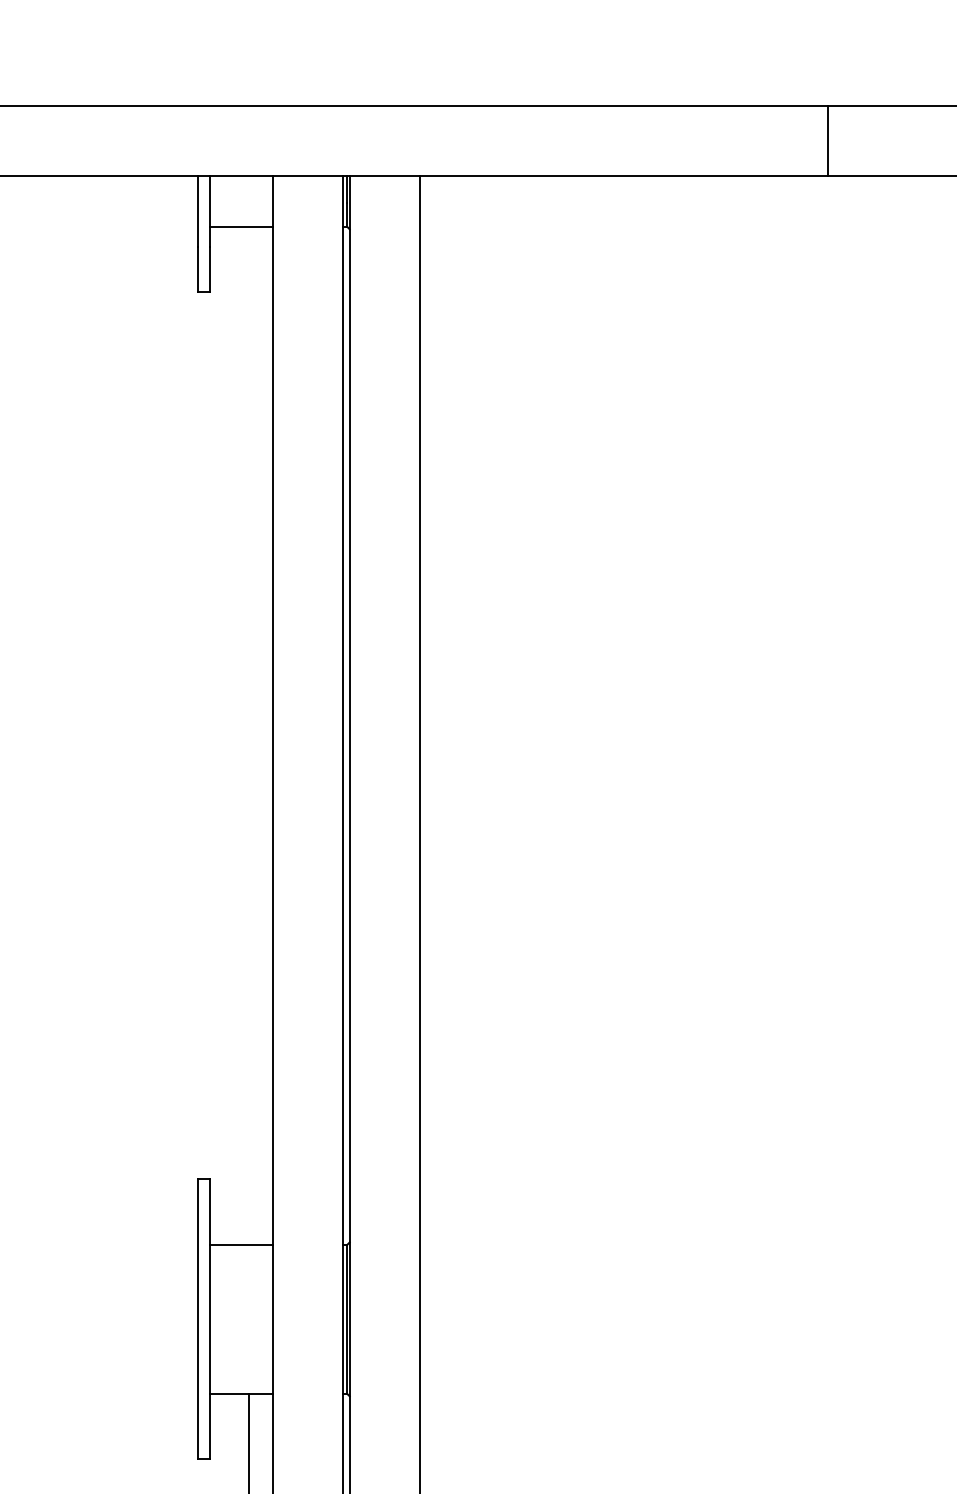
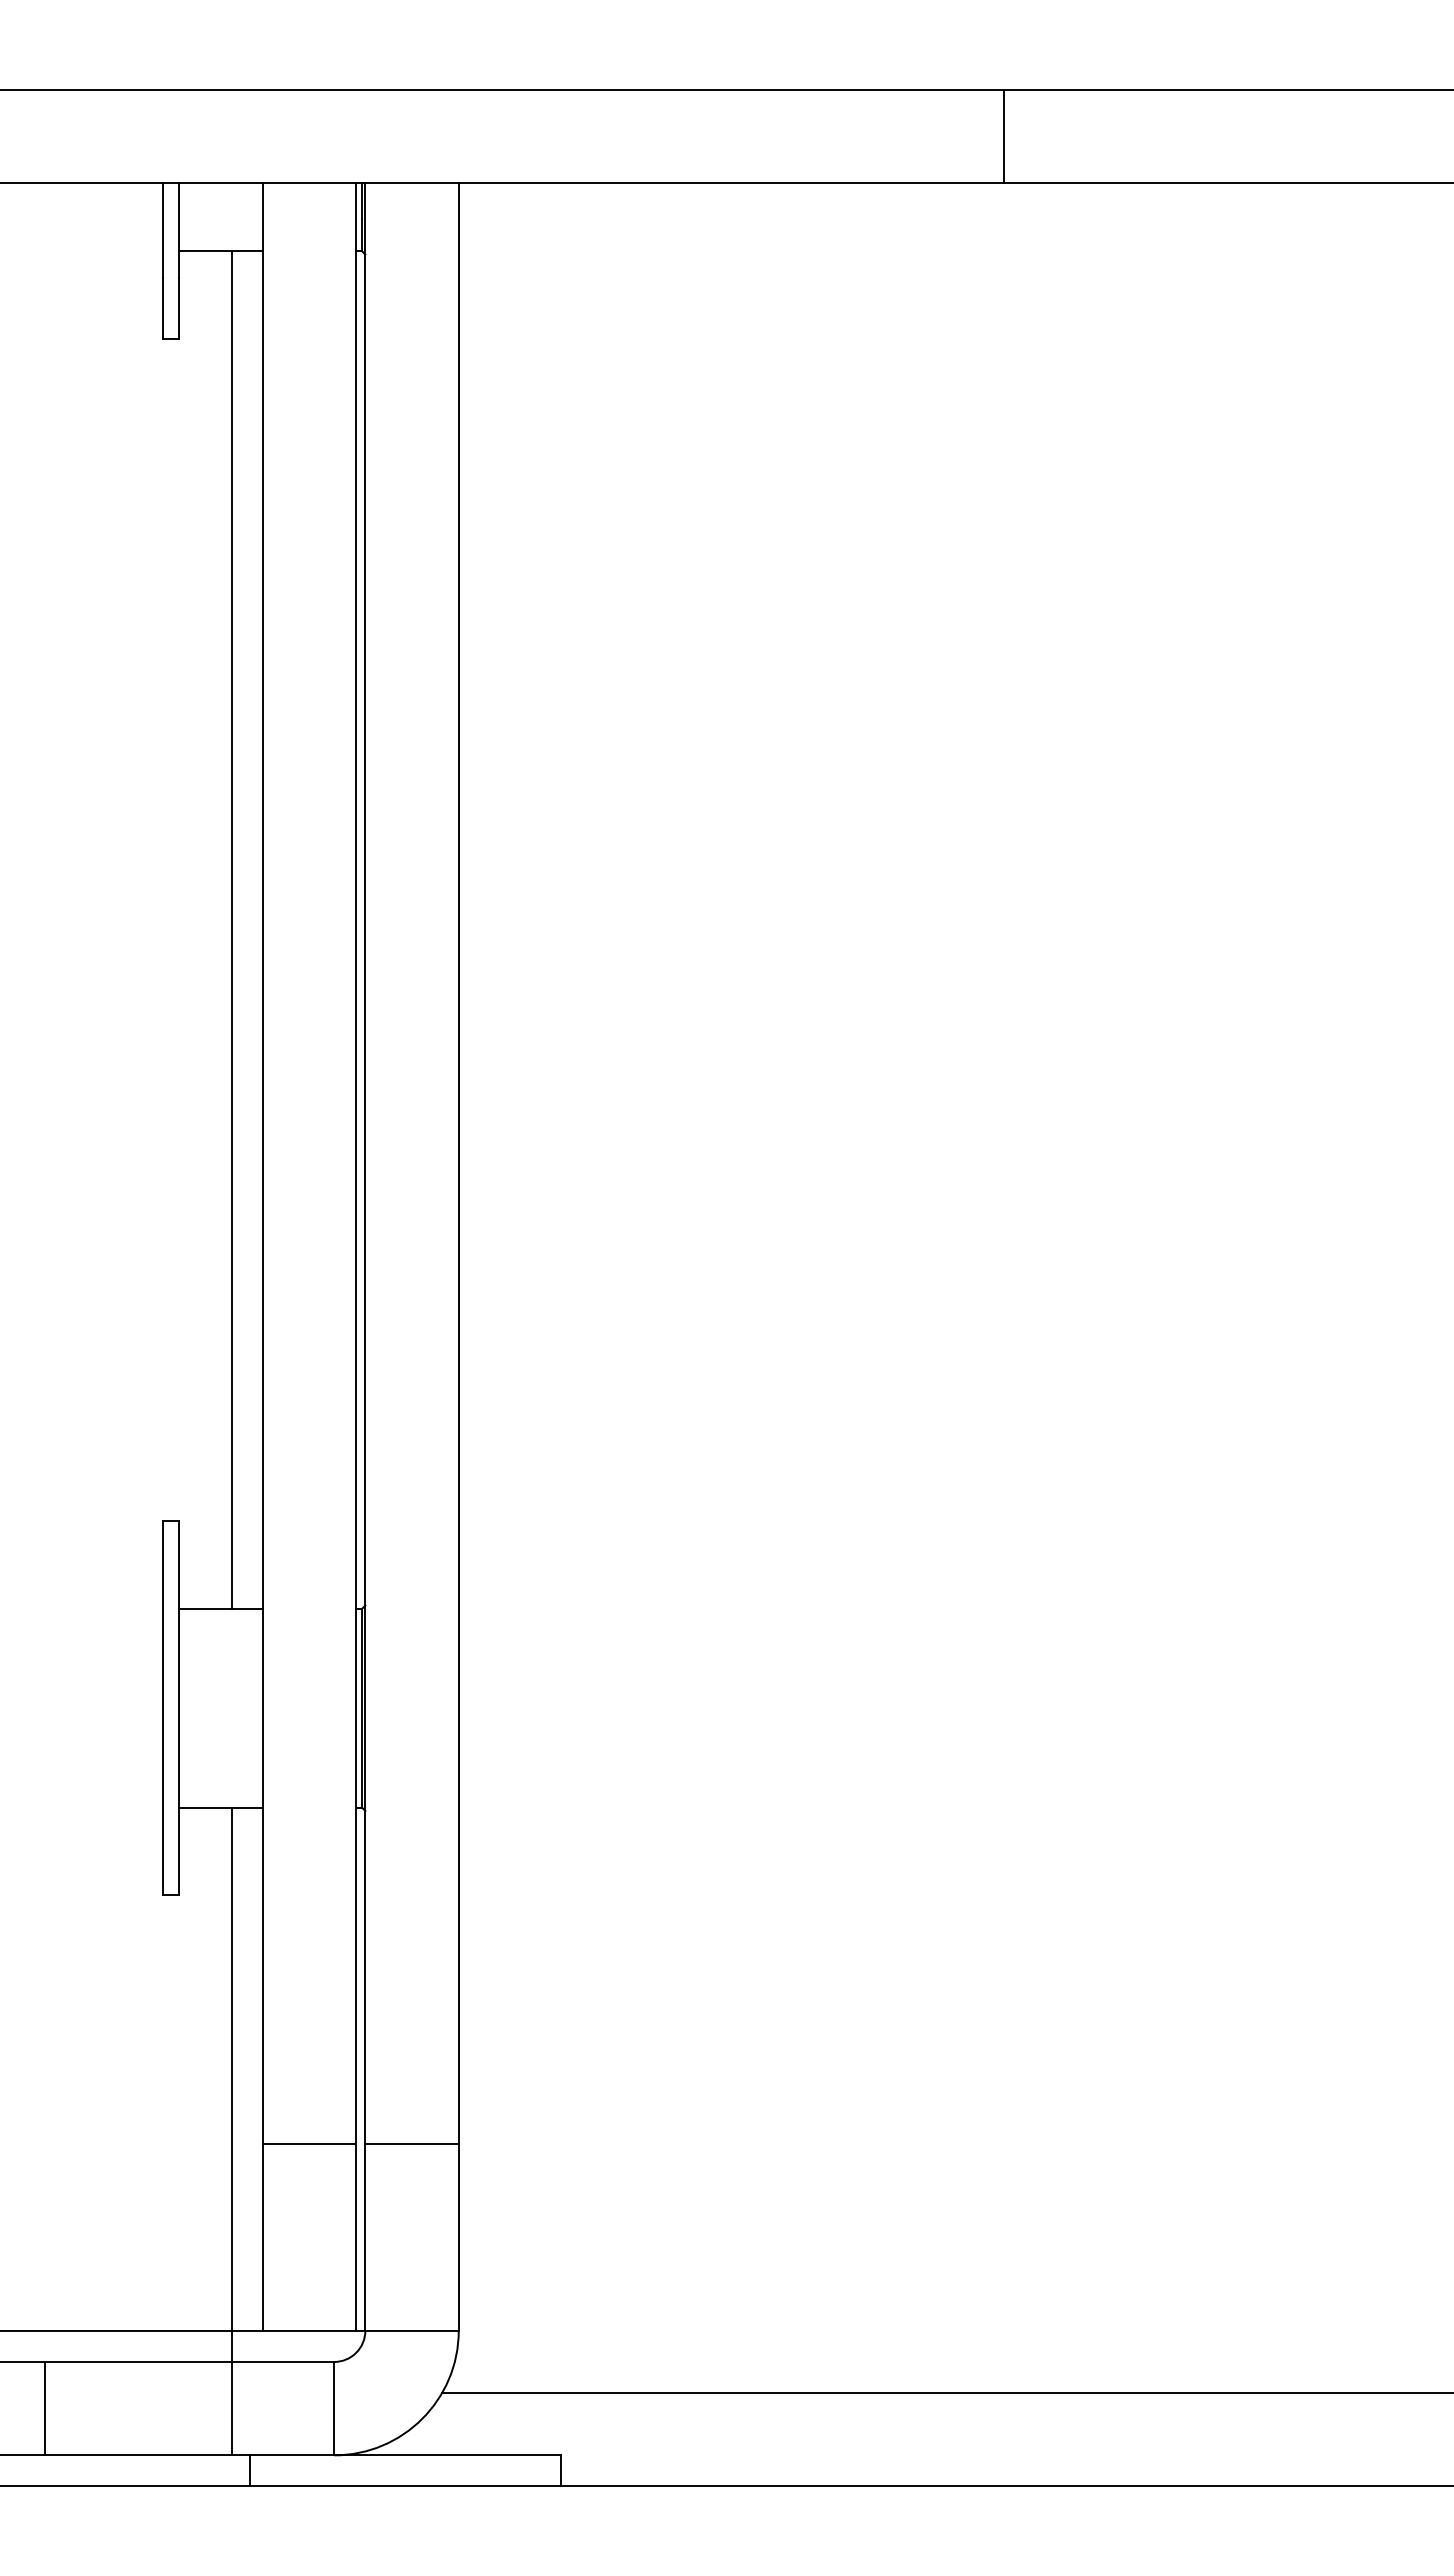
line: (249, 735) -> (231, 929), added

